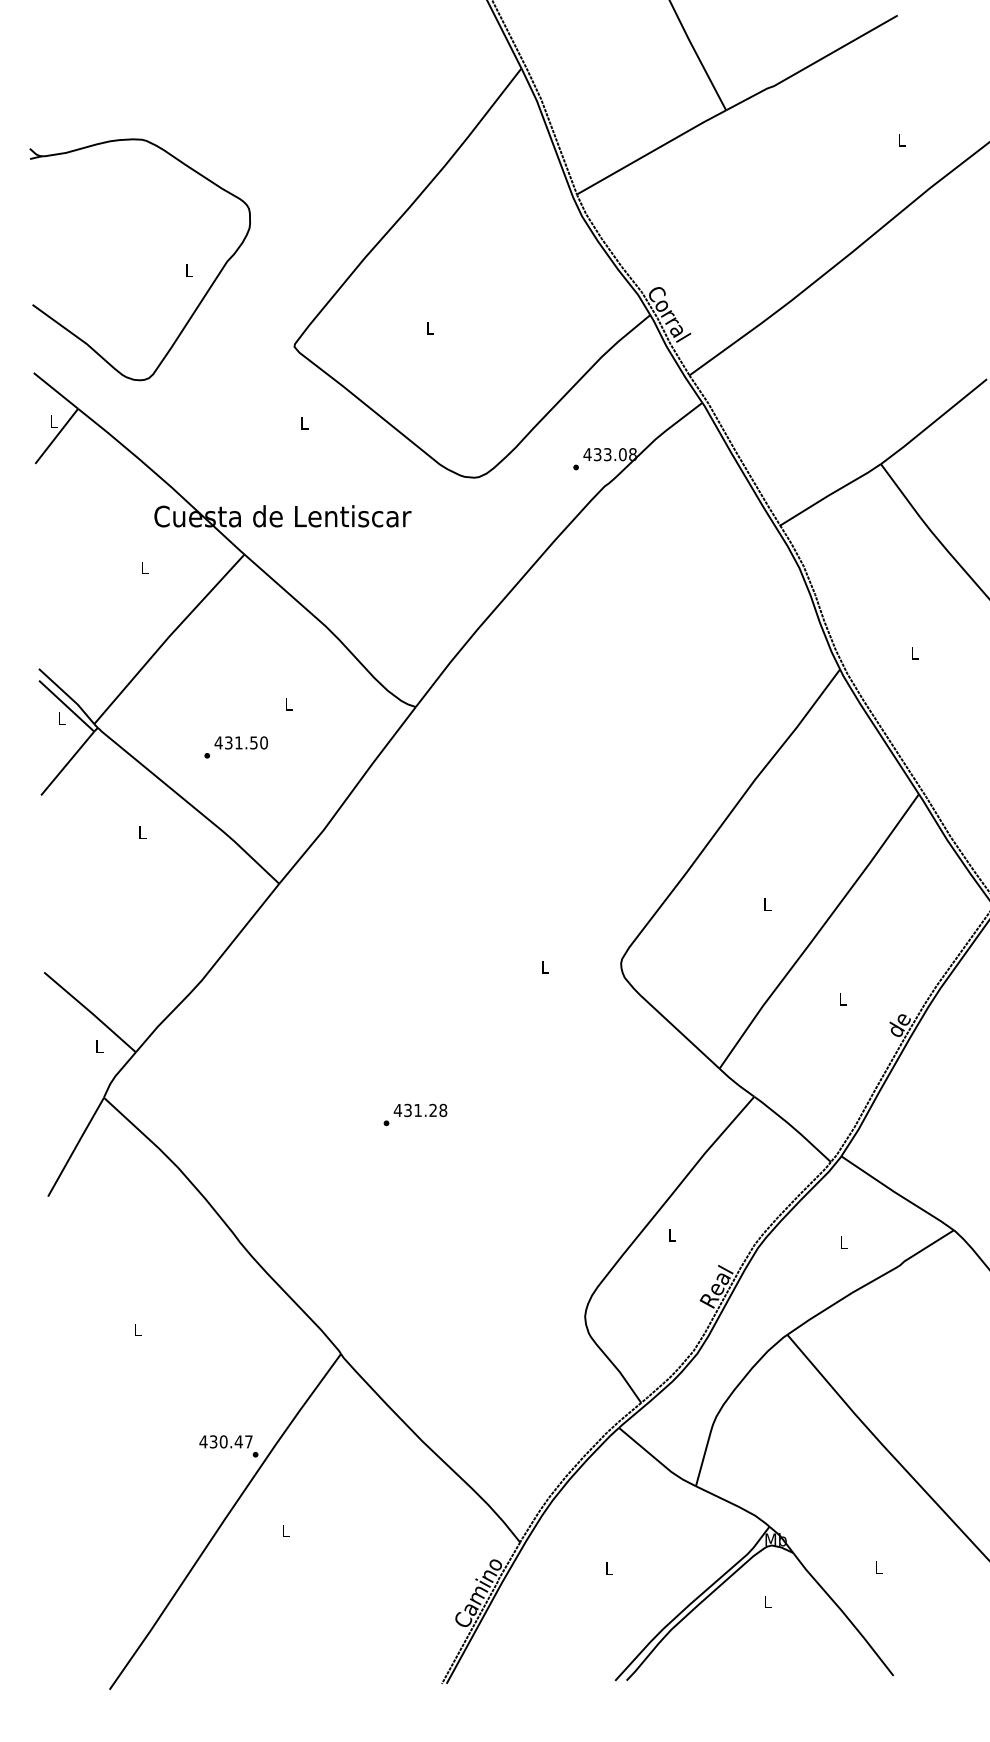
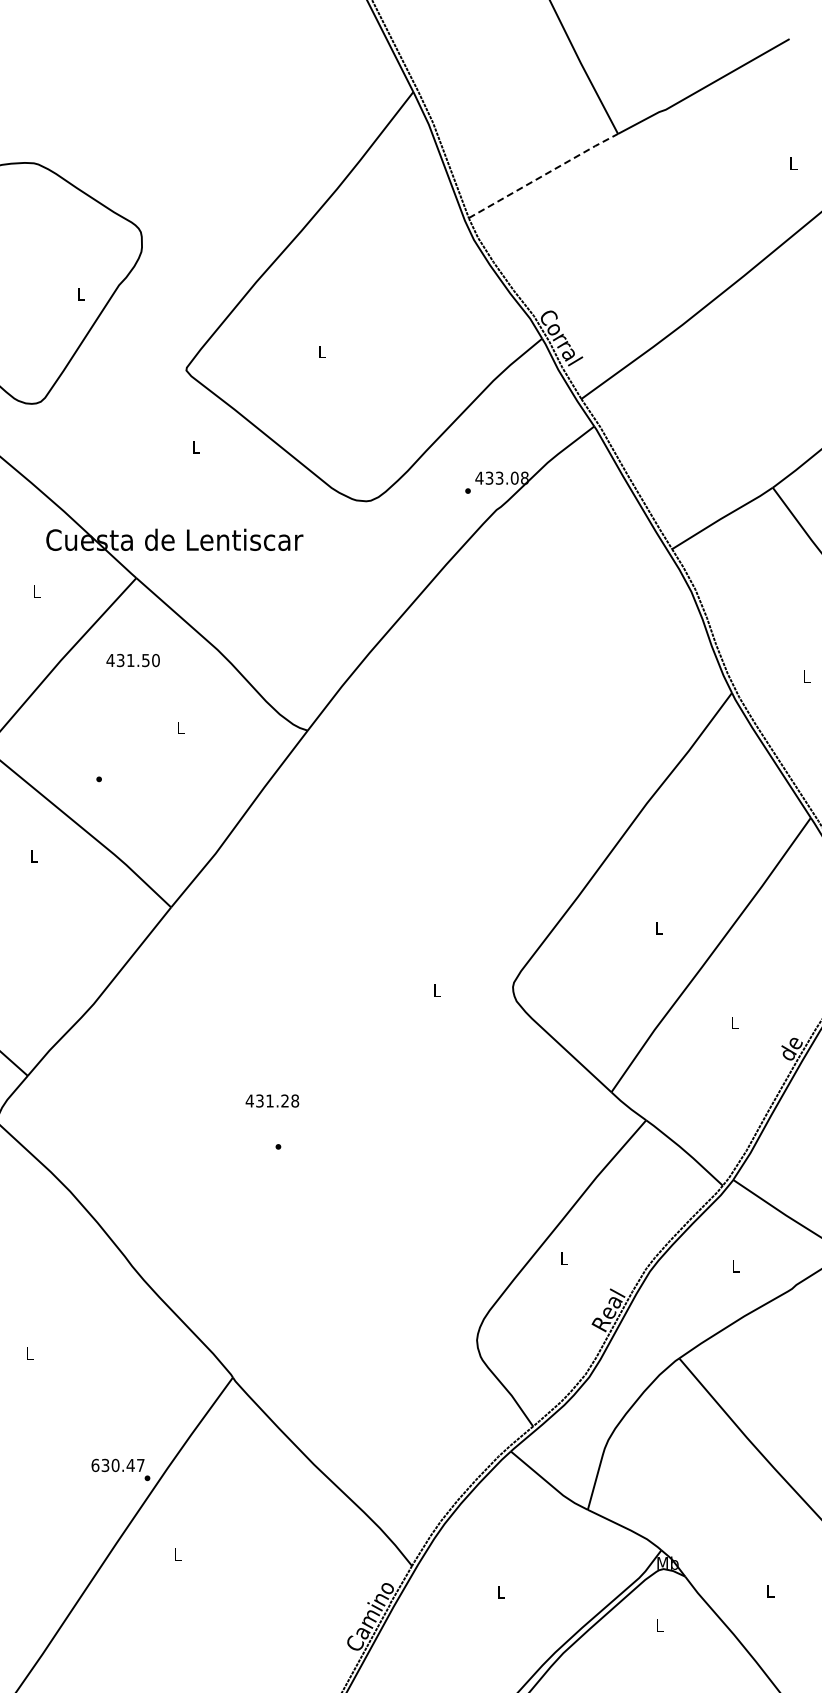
line: (652, 151) -> (544, 175), solid -> dashed
text: (240, 742) -> (132, 660), moved
text: (420, 1110) -> (272, 1101), moved
text: (203, 1441) -> (95, 1465), 430.47 -> 630.47

